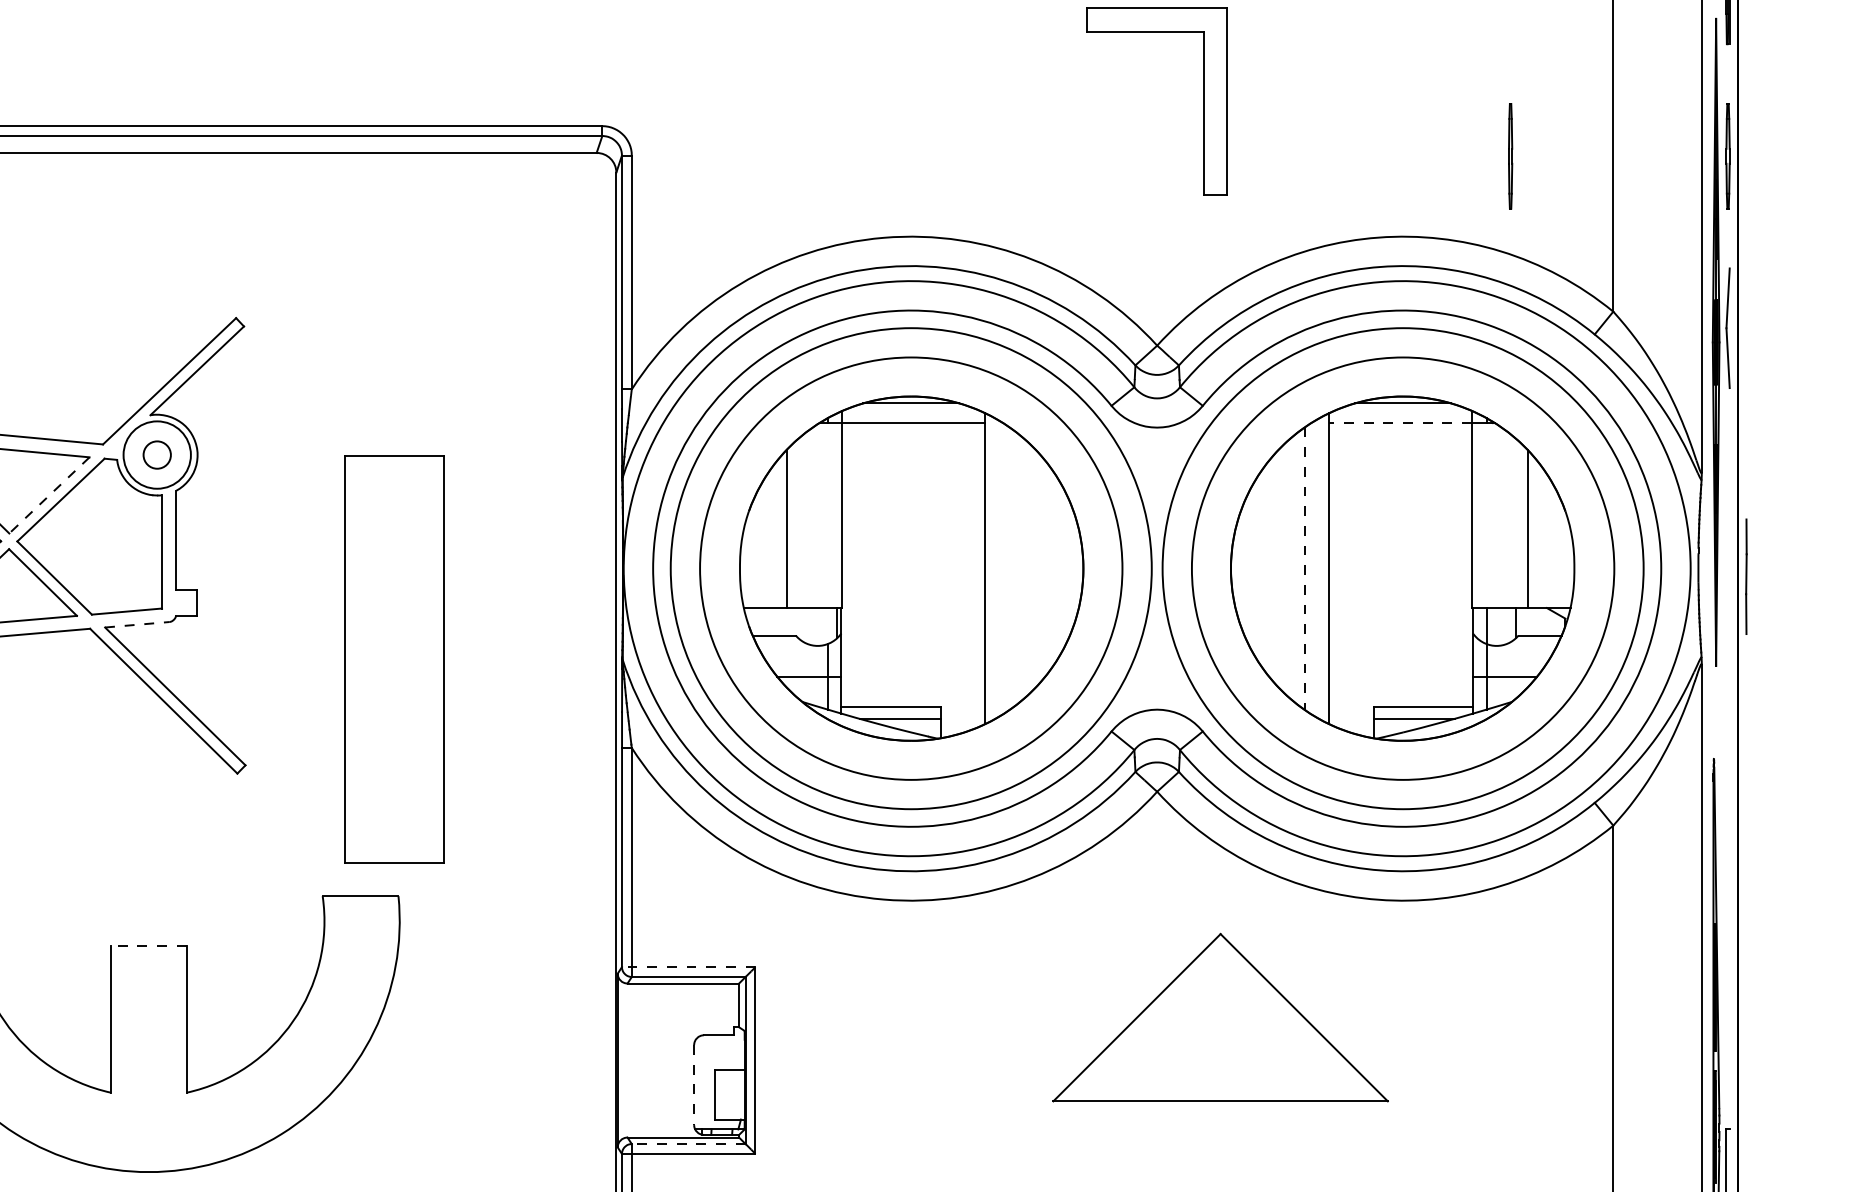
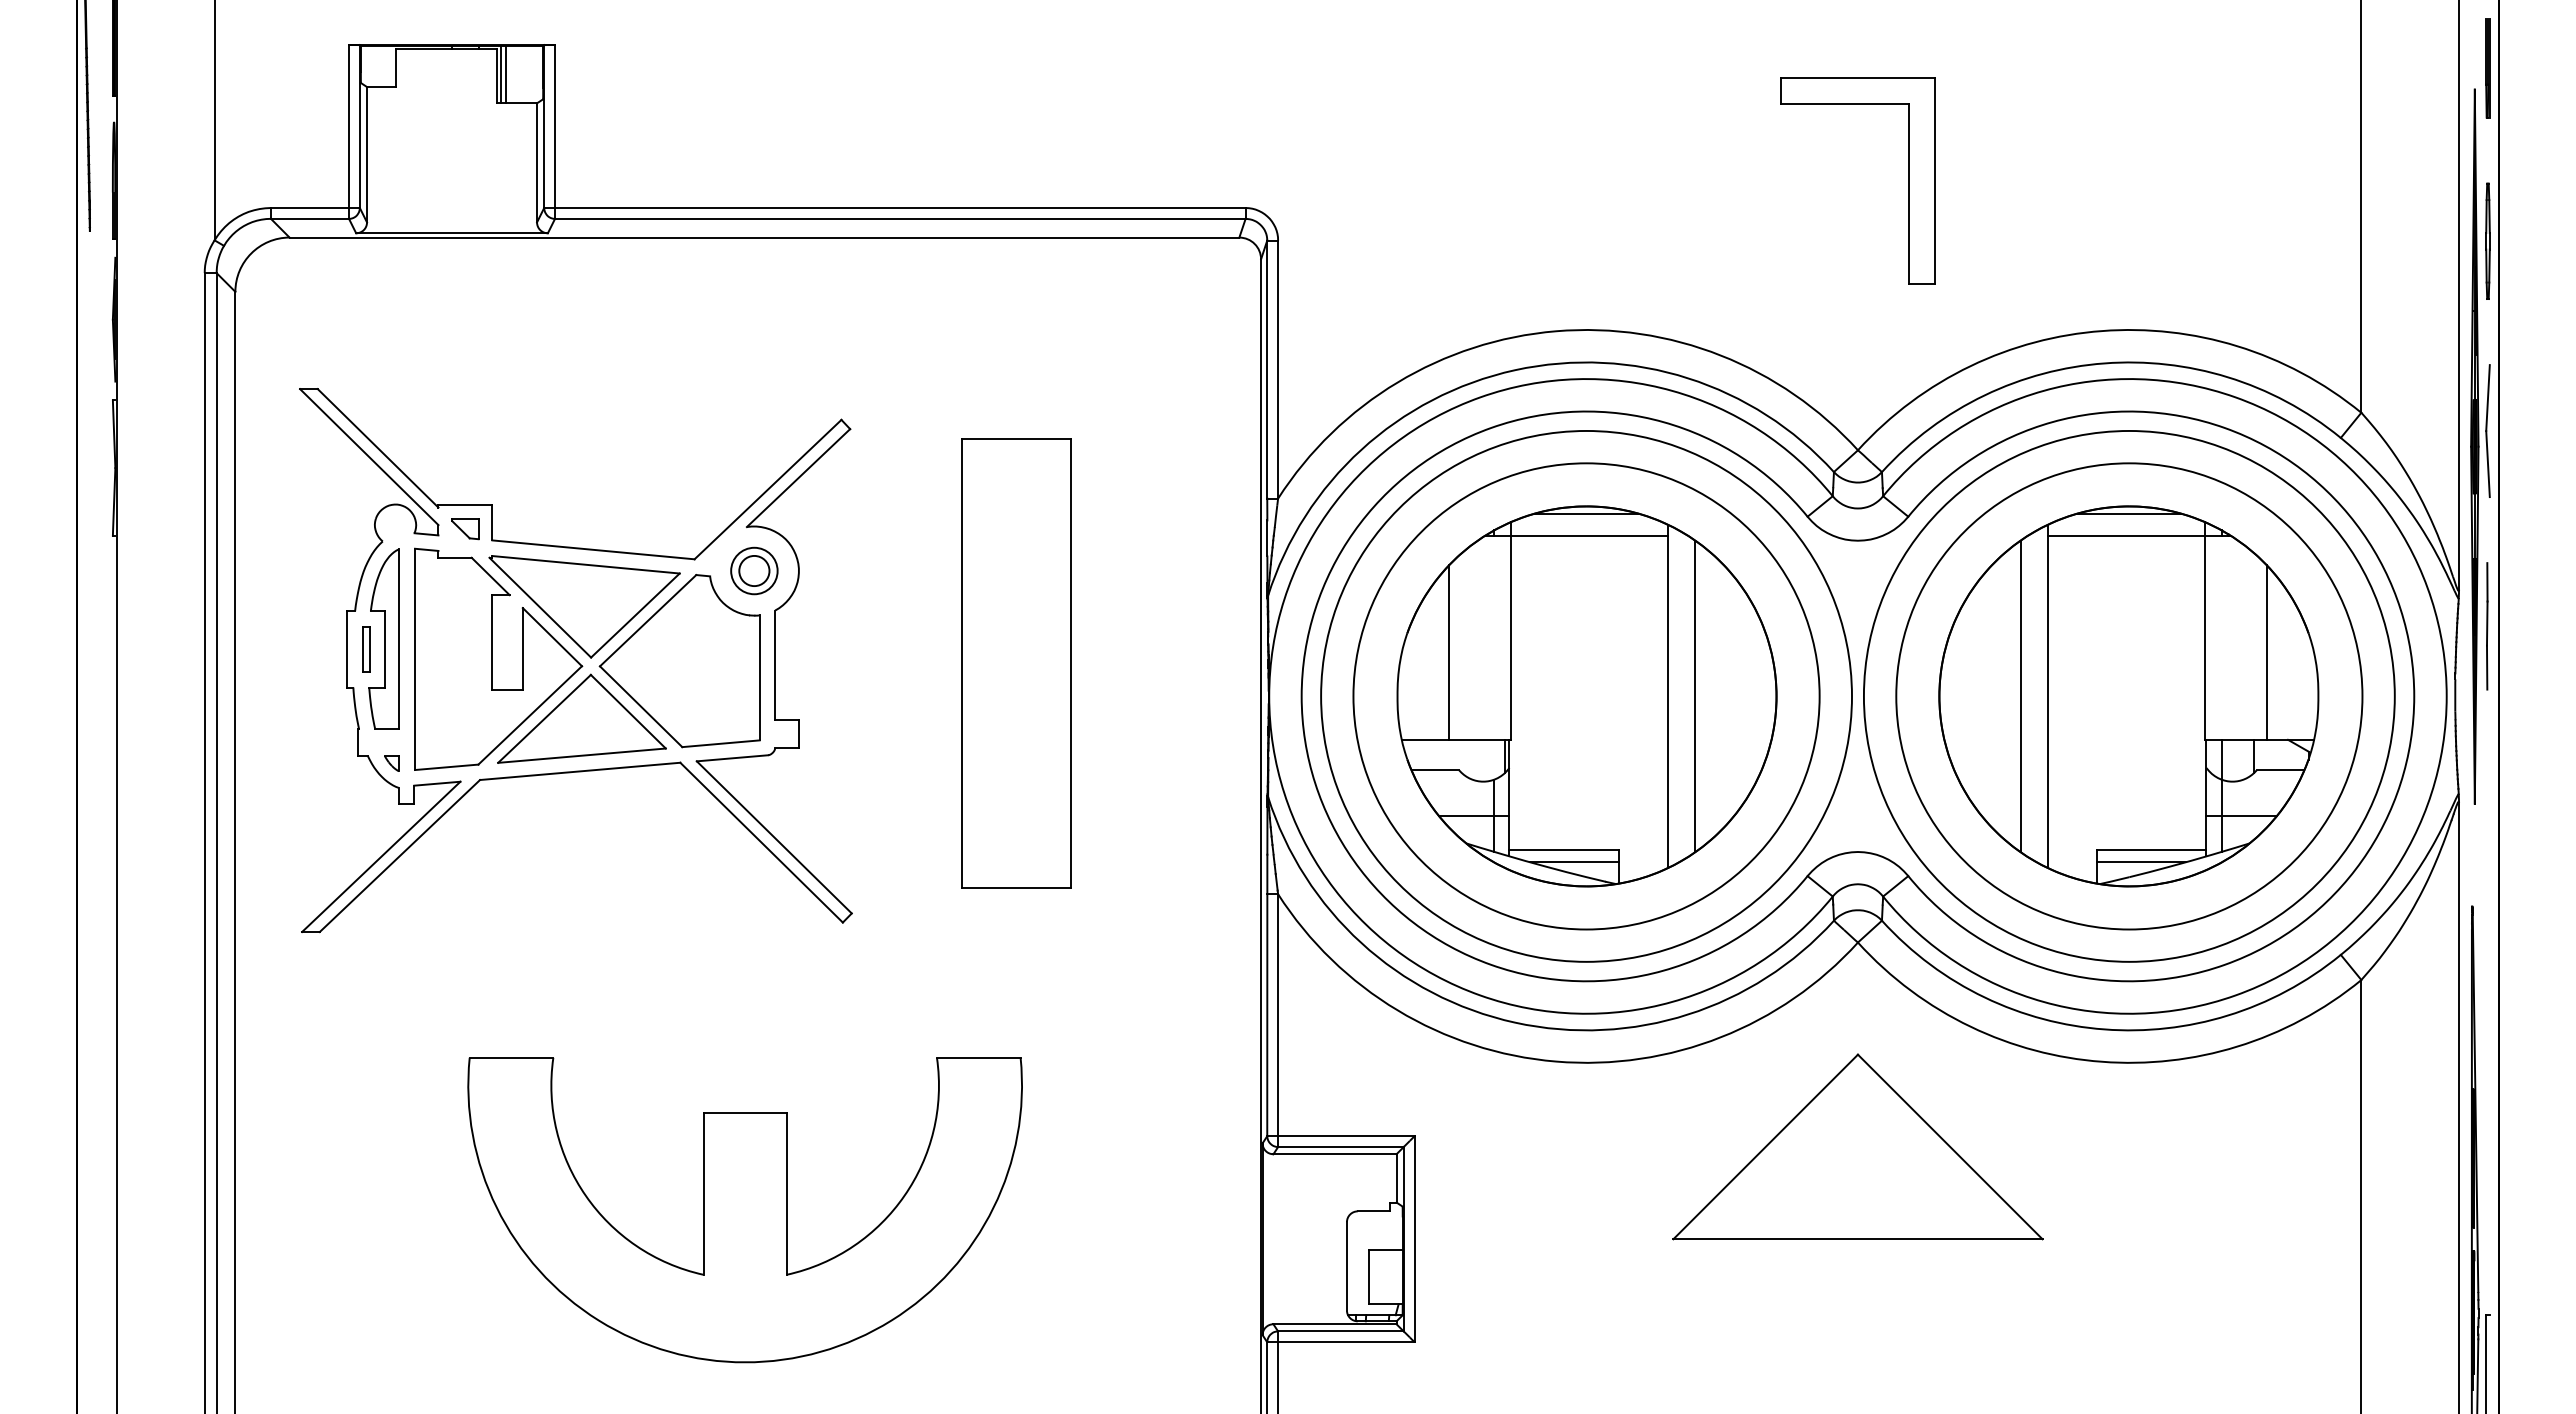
part: (1510, 155) -> (2247, 240), removed
line: (1400, 422) -> (2126, 535), dashed -> solid
circle: (157, 454) -> (754, 570), size x0.62
line: (49, 495) -> (635, 615), dashed -> solid
line: (1009, 568) -> (1695, 696), added
line: (1304, 568) -> (2020, 696), dashed -> solid
line: (1746, 576) -> (2487, 626), moved
line: (137, 624) -> (732, 758), dashed -> solid
part: (394, 659) -> (1016, 663), moved
line: (149, 946) -> (745, 1113), dashed -> solid
line: (688, 967) -> (1340, 1136), dashed -> solid
part: (1220, 1017) -> (1857, 1146), moved
line: (693, 1085) -> (1346, 1266), dashed -> solid
line: (688, 1144) -> (1340, 1331), dashed -> solid

